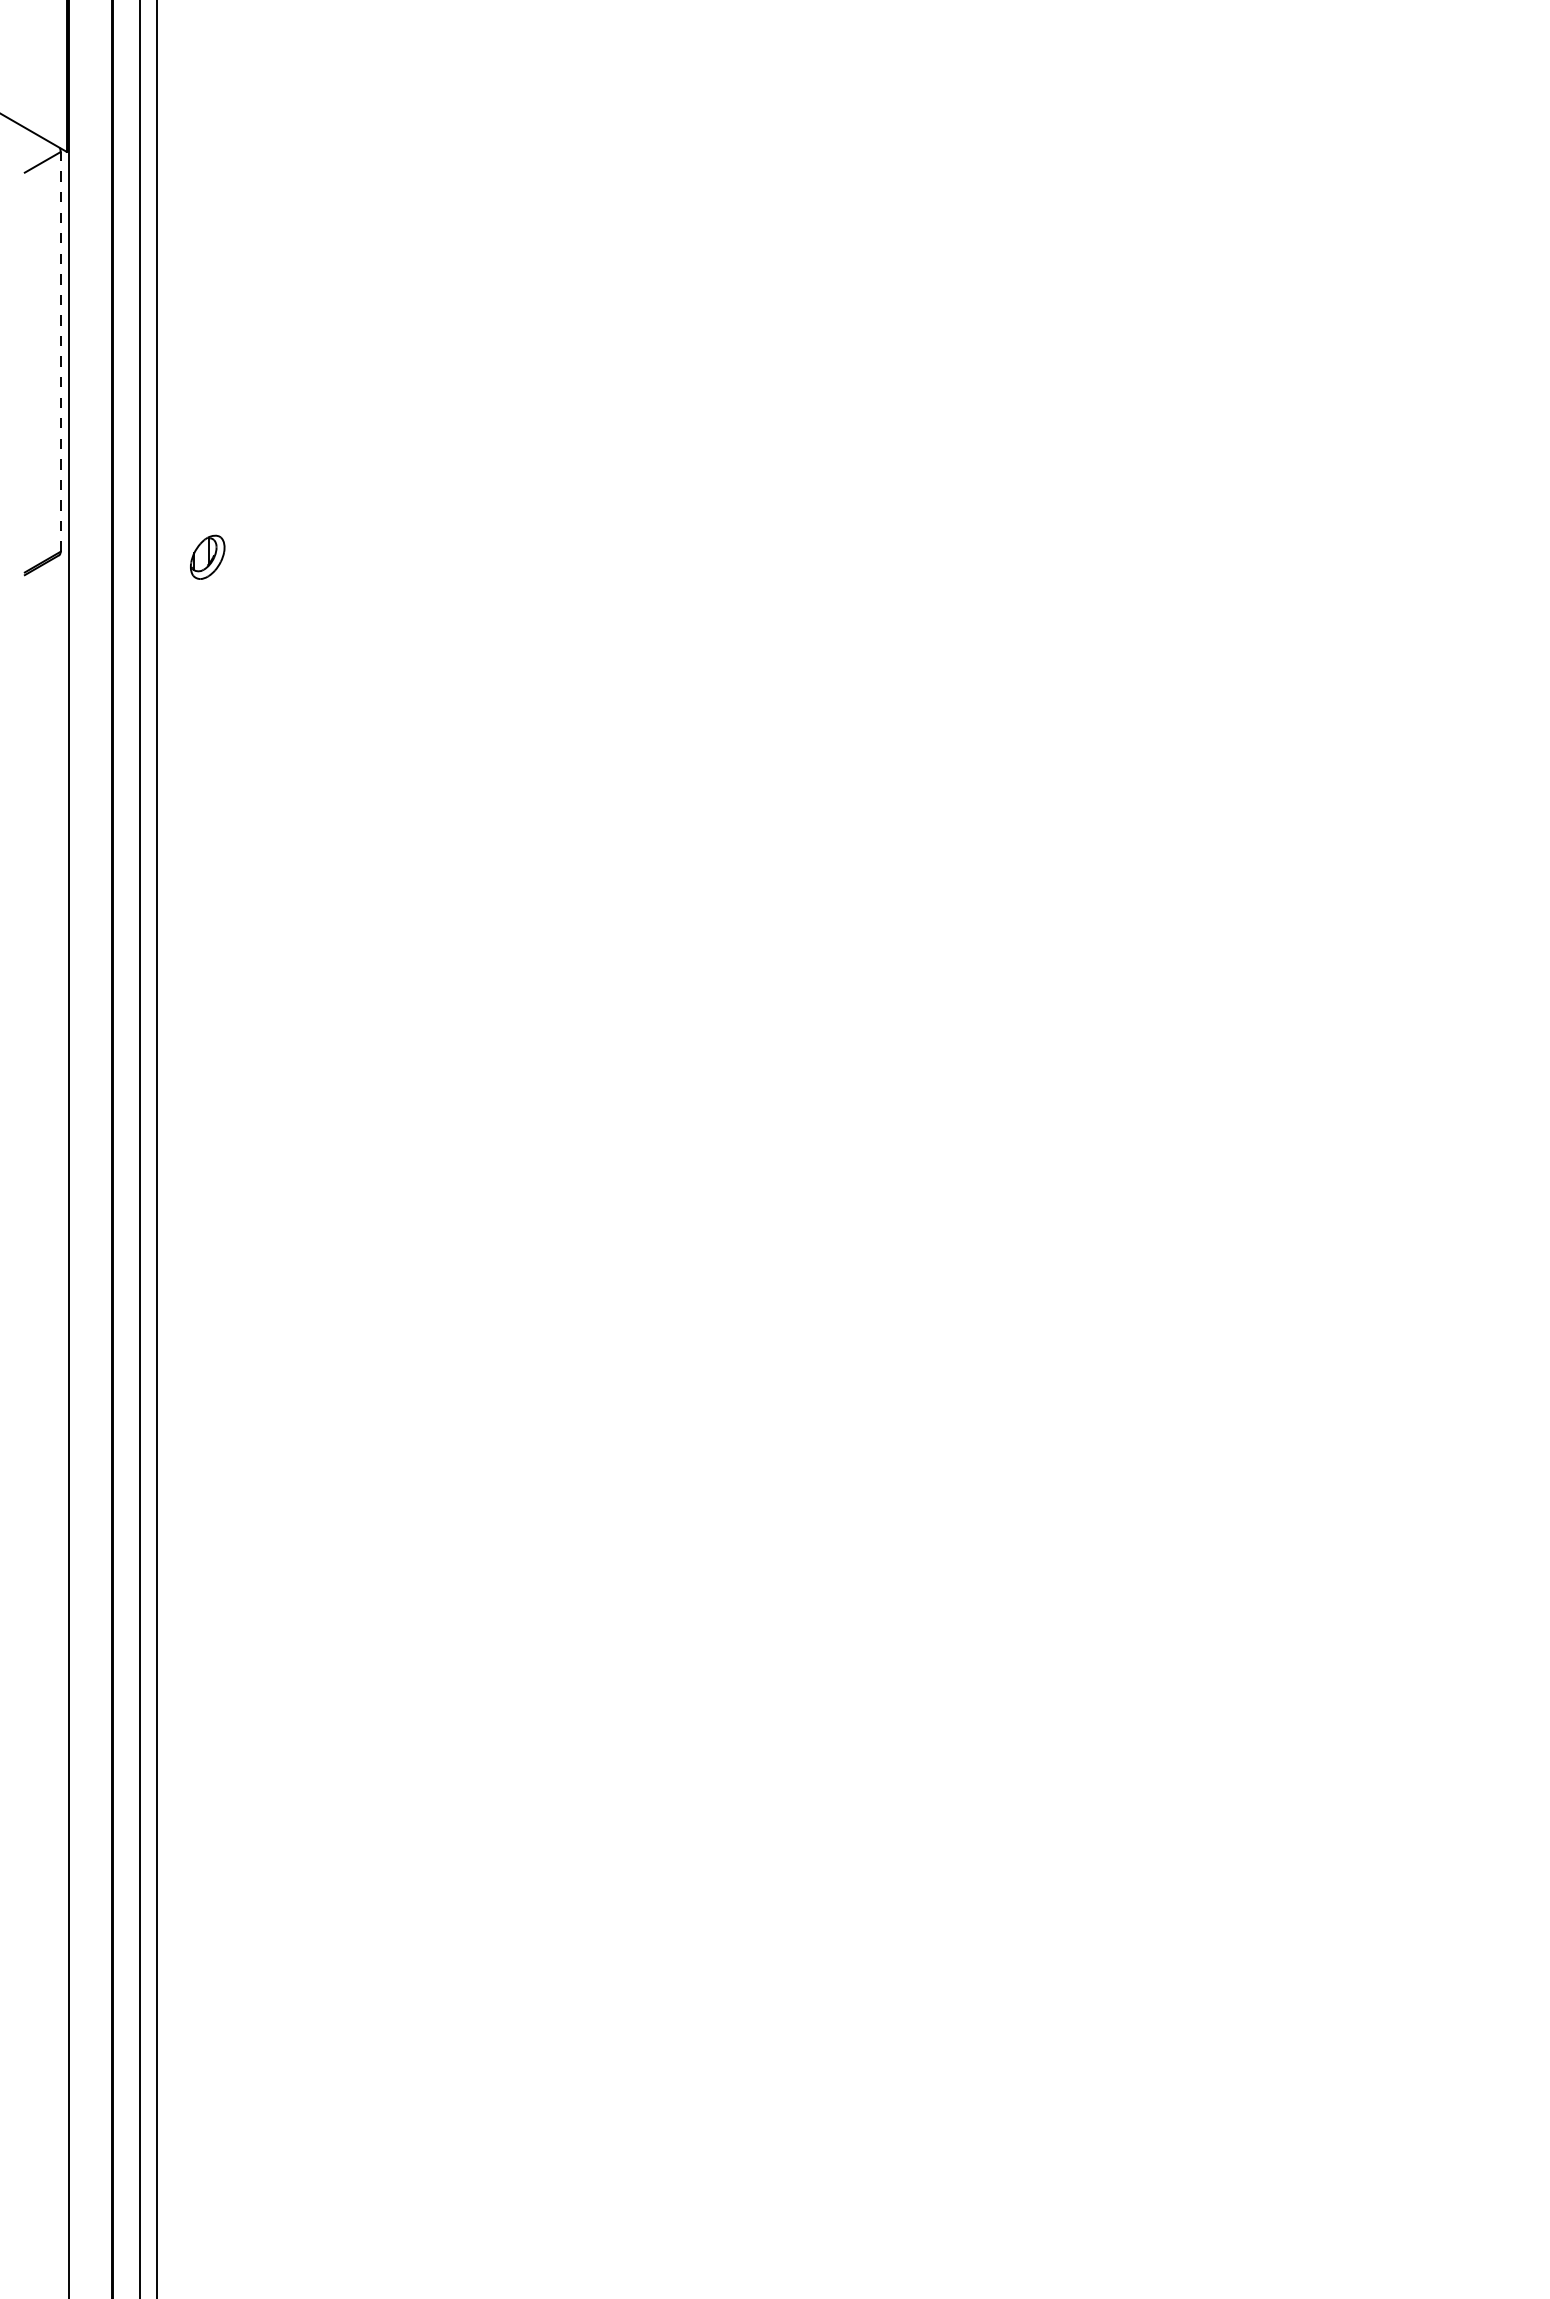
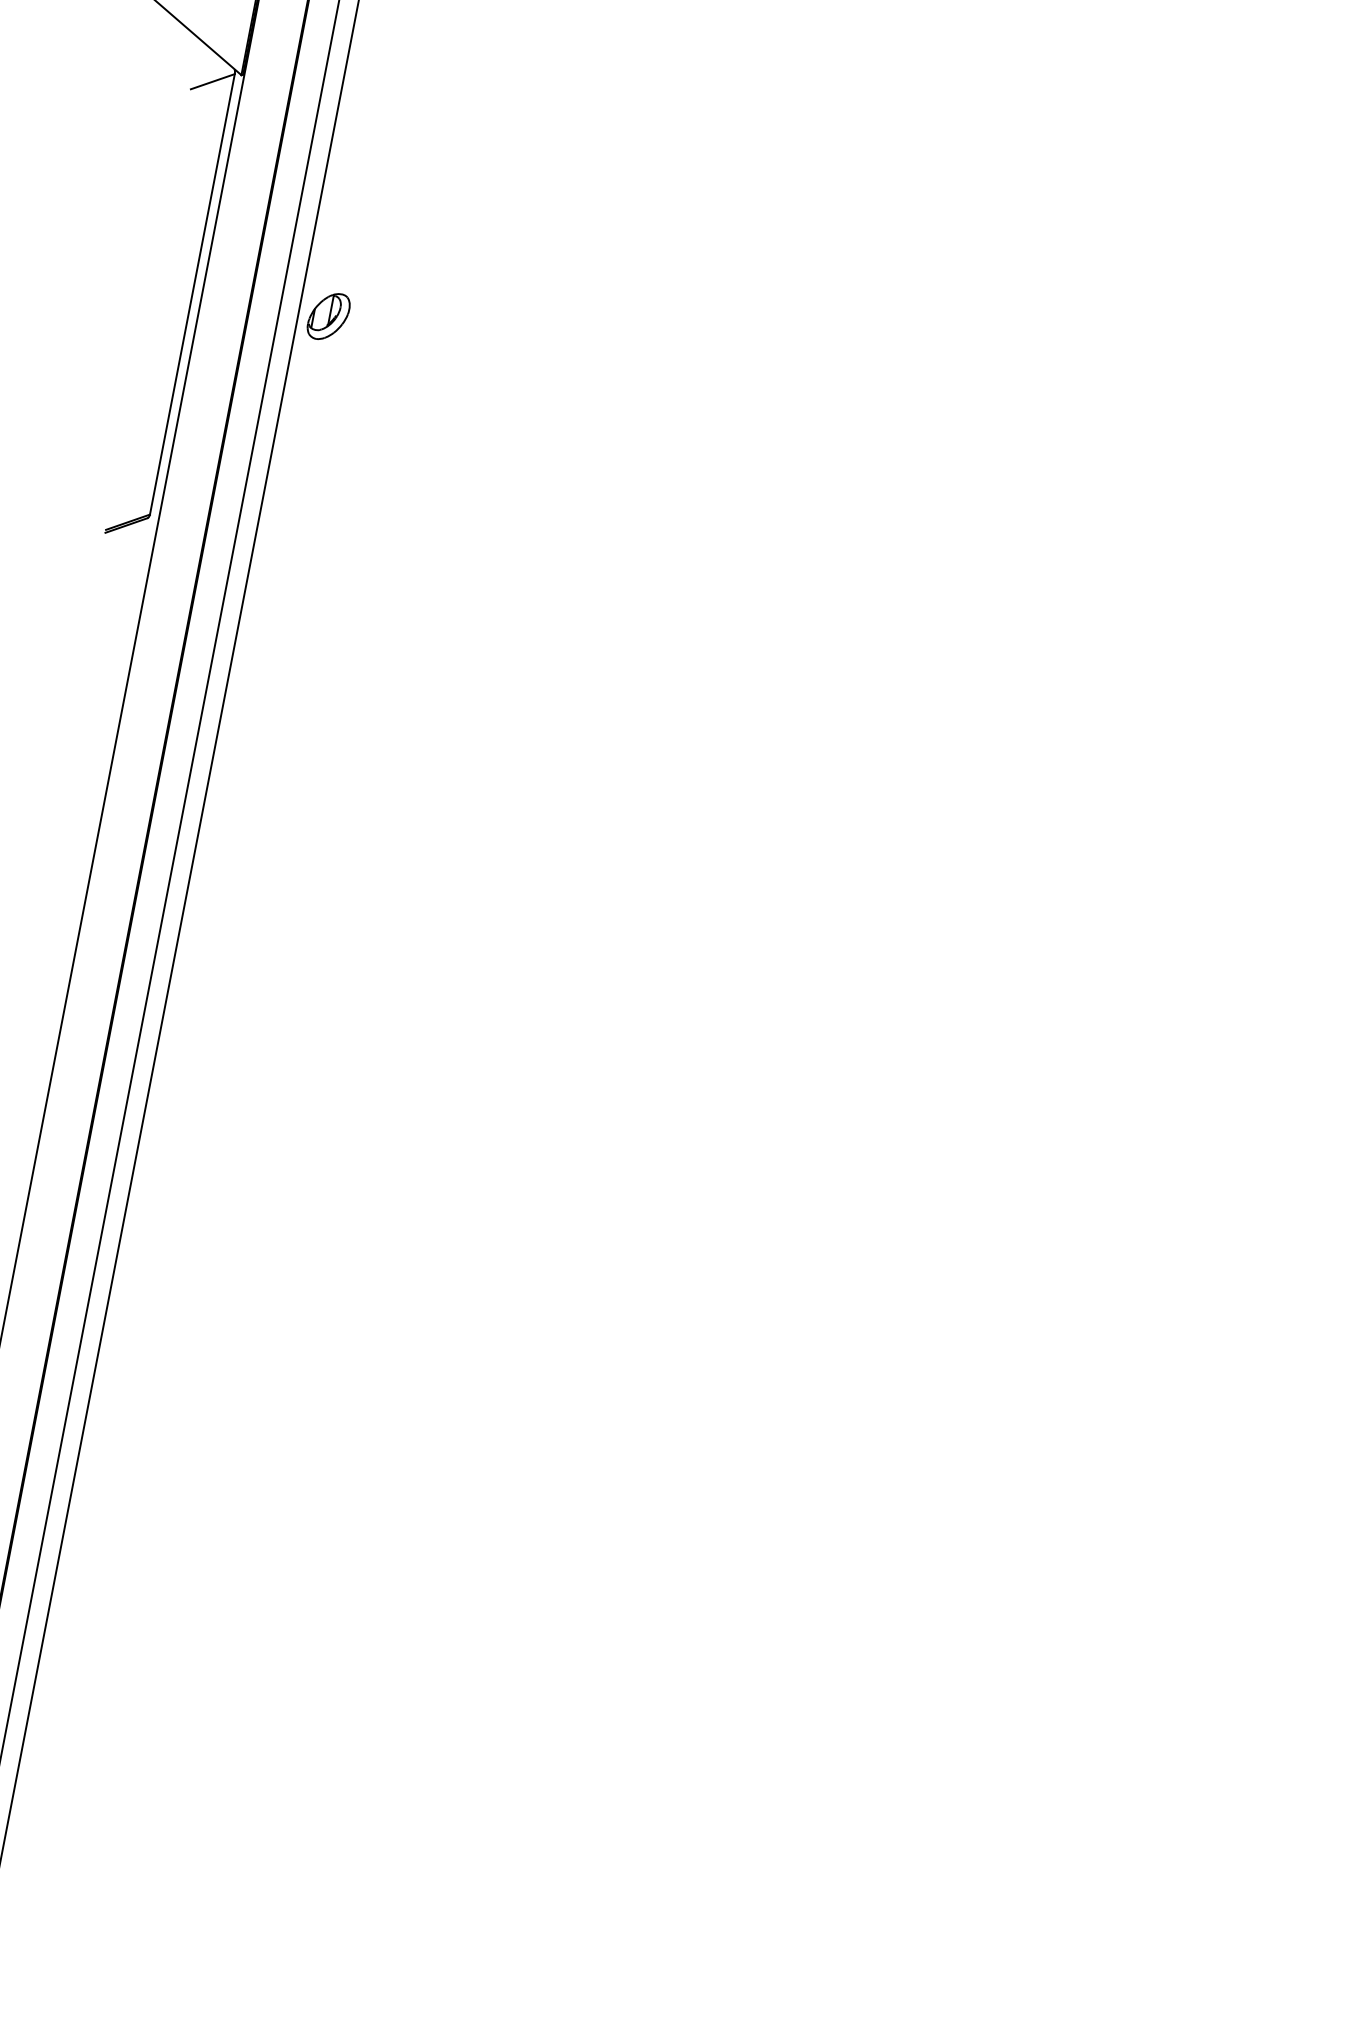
line: (60, 351) -> (192, 293), dashed -> solid
part: (207, 556) -> (328, 315), moved

